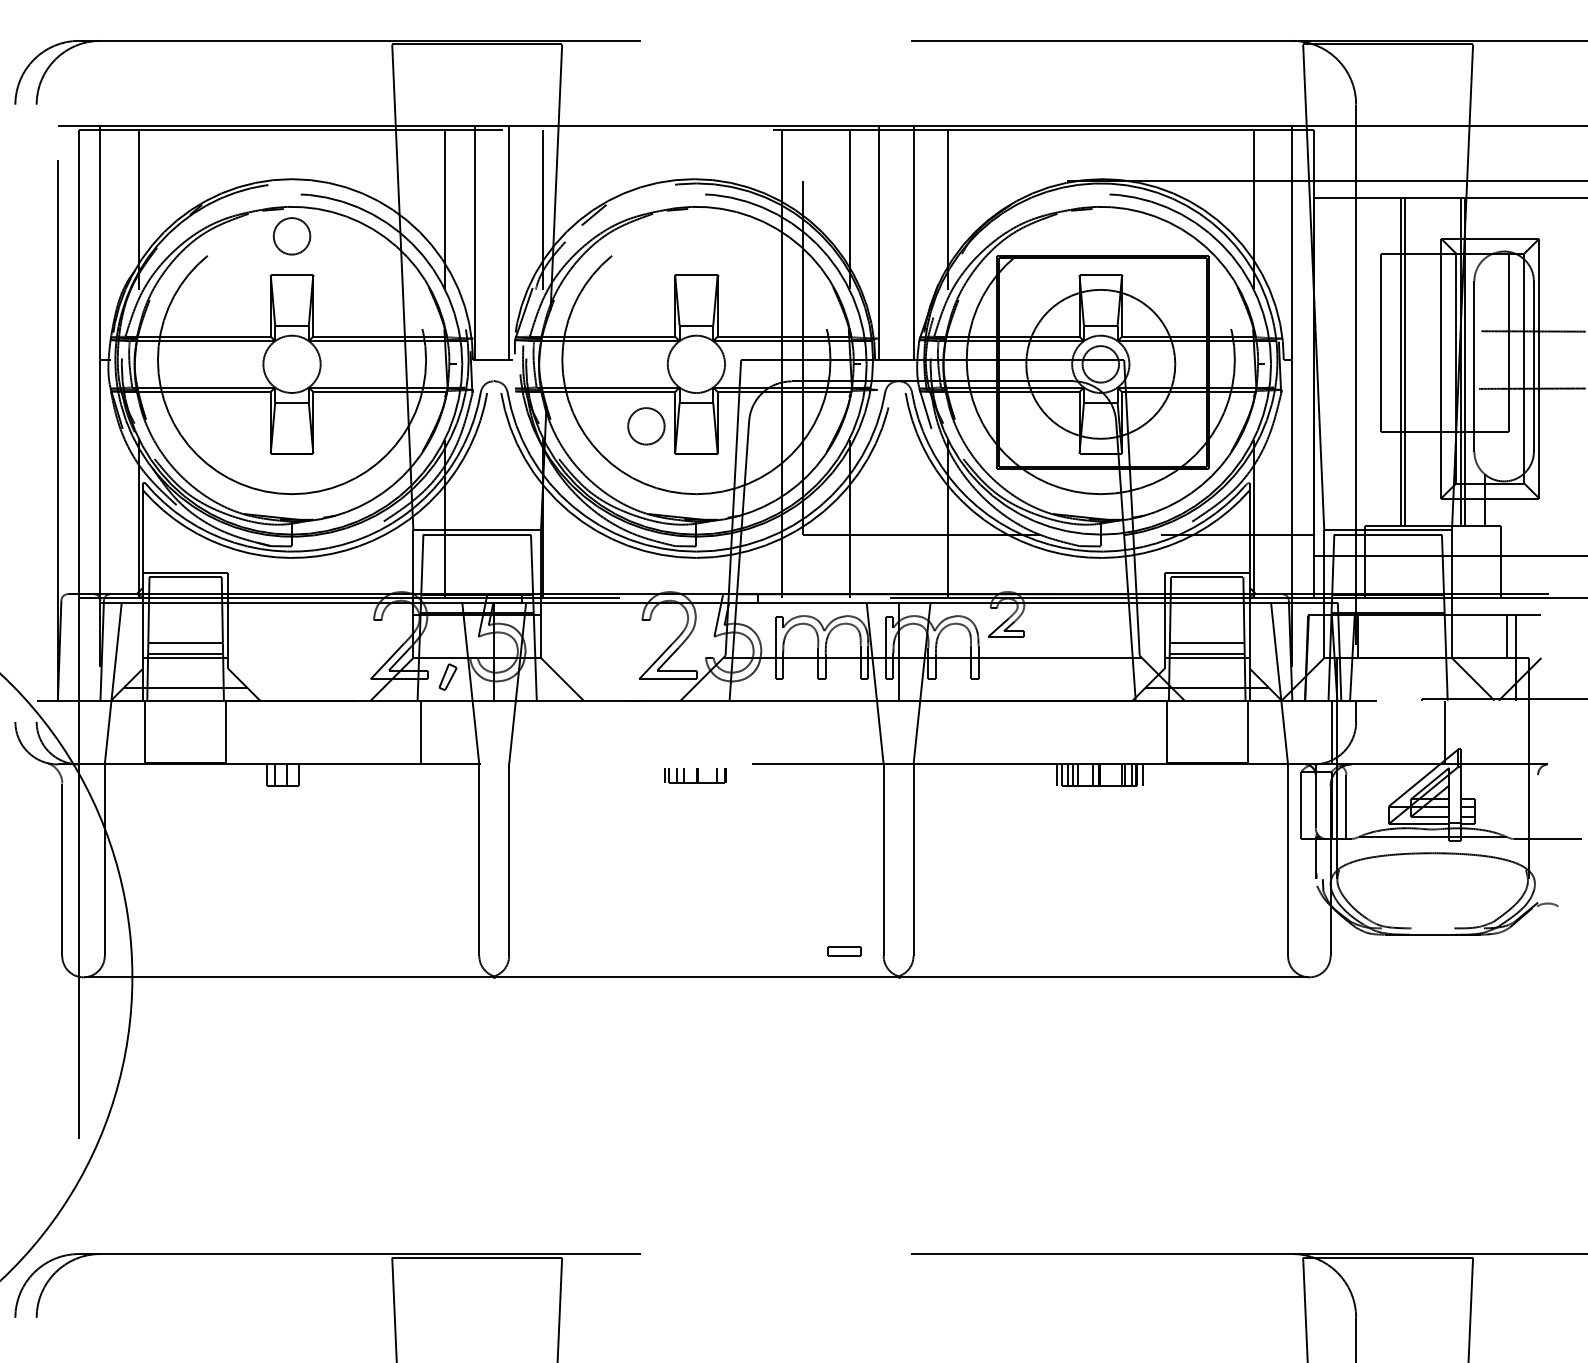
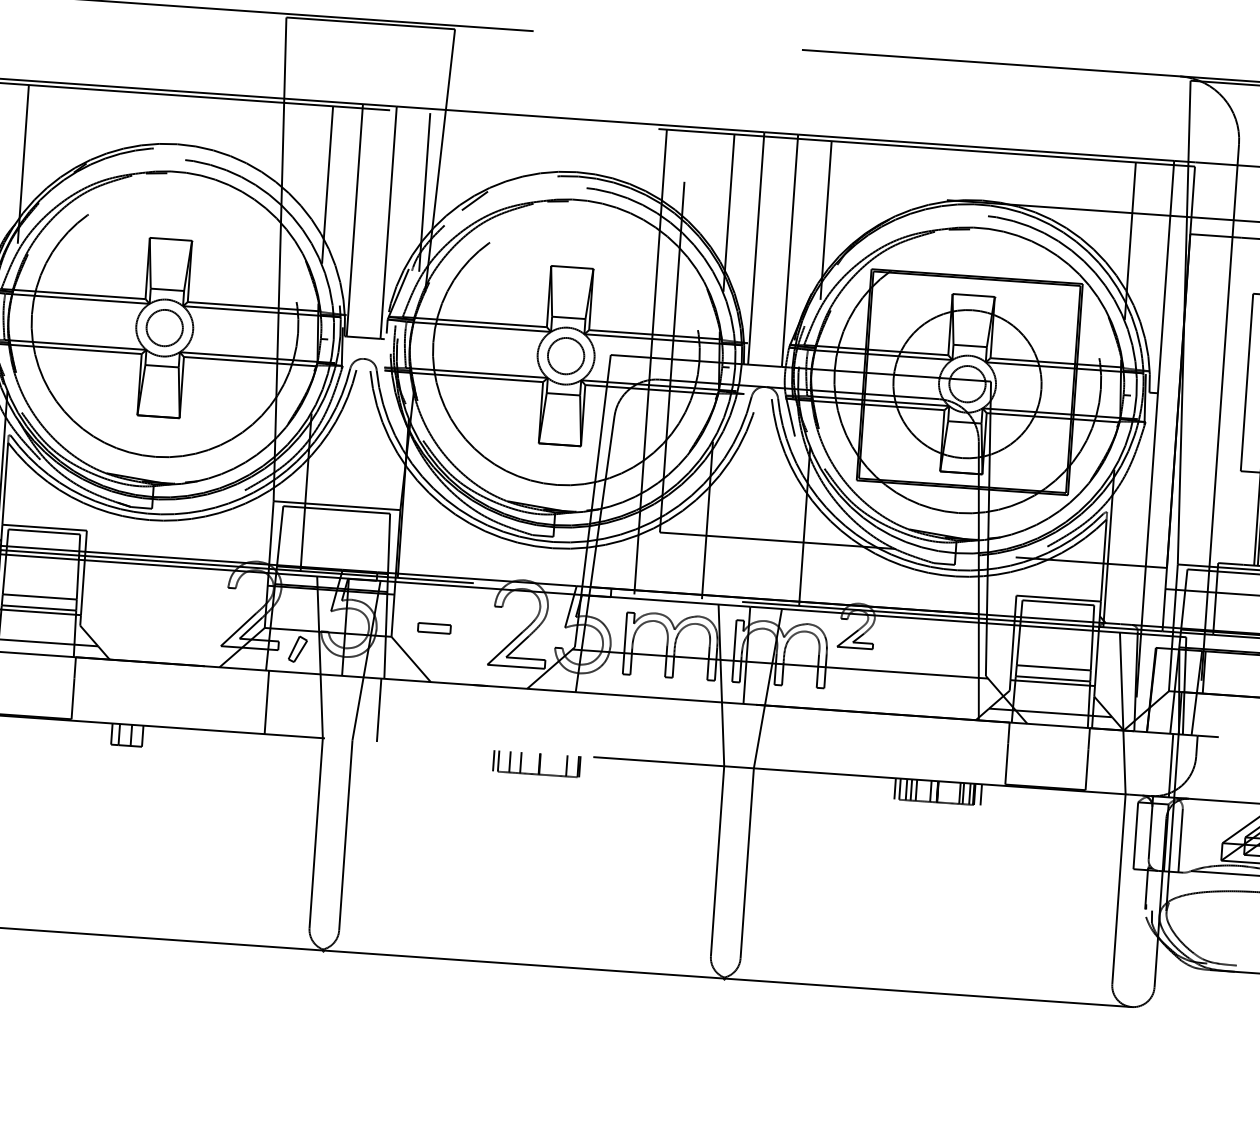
circle: (291, 236) -> (164, 328), moved
circle: (646, 426) -> (566, 356), moved
line: (533, 732) -> (378, 710), added
part: (695, 775) -> (536, 764), size x1.43
part: (844, 951) -> (434, 628), moved

